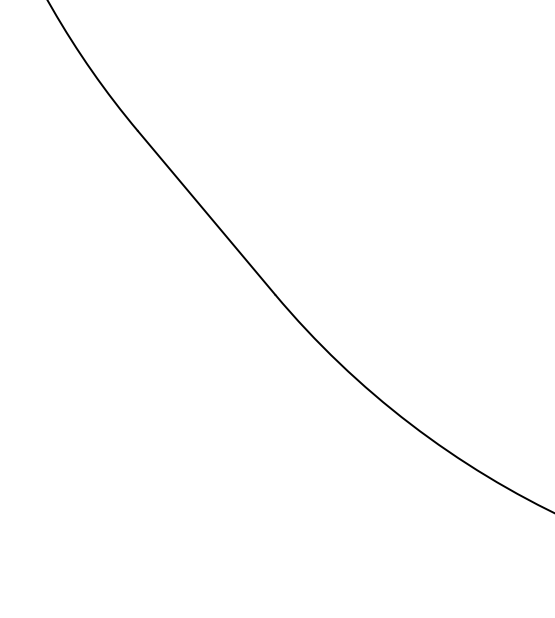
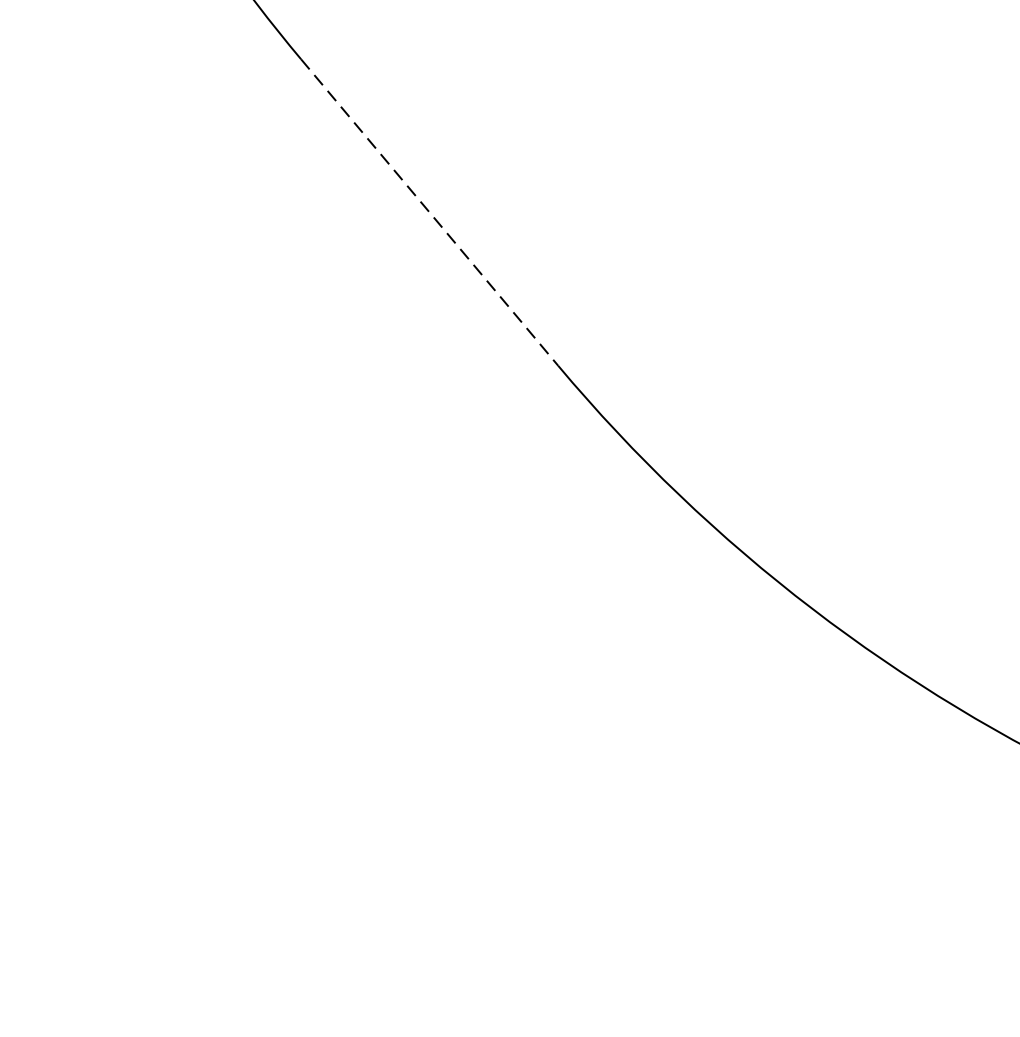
line: (206, 212) -> (429, 211), solid -> dashed

